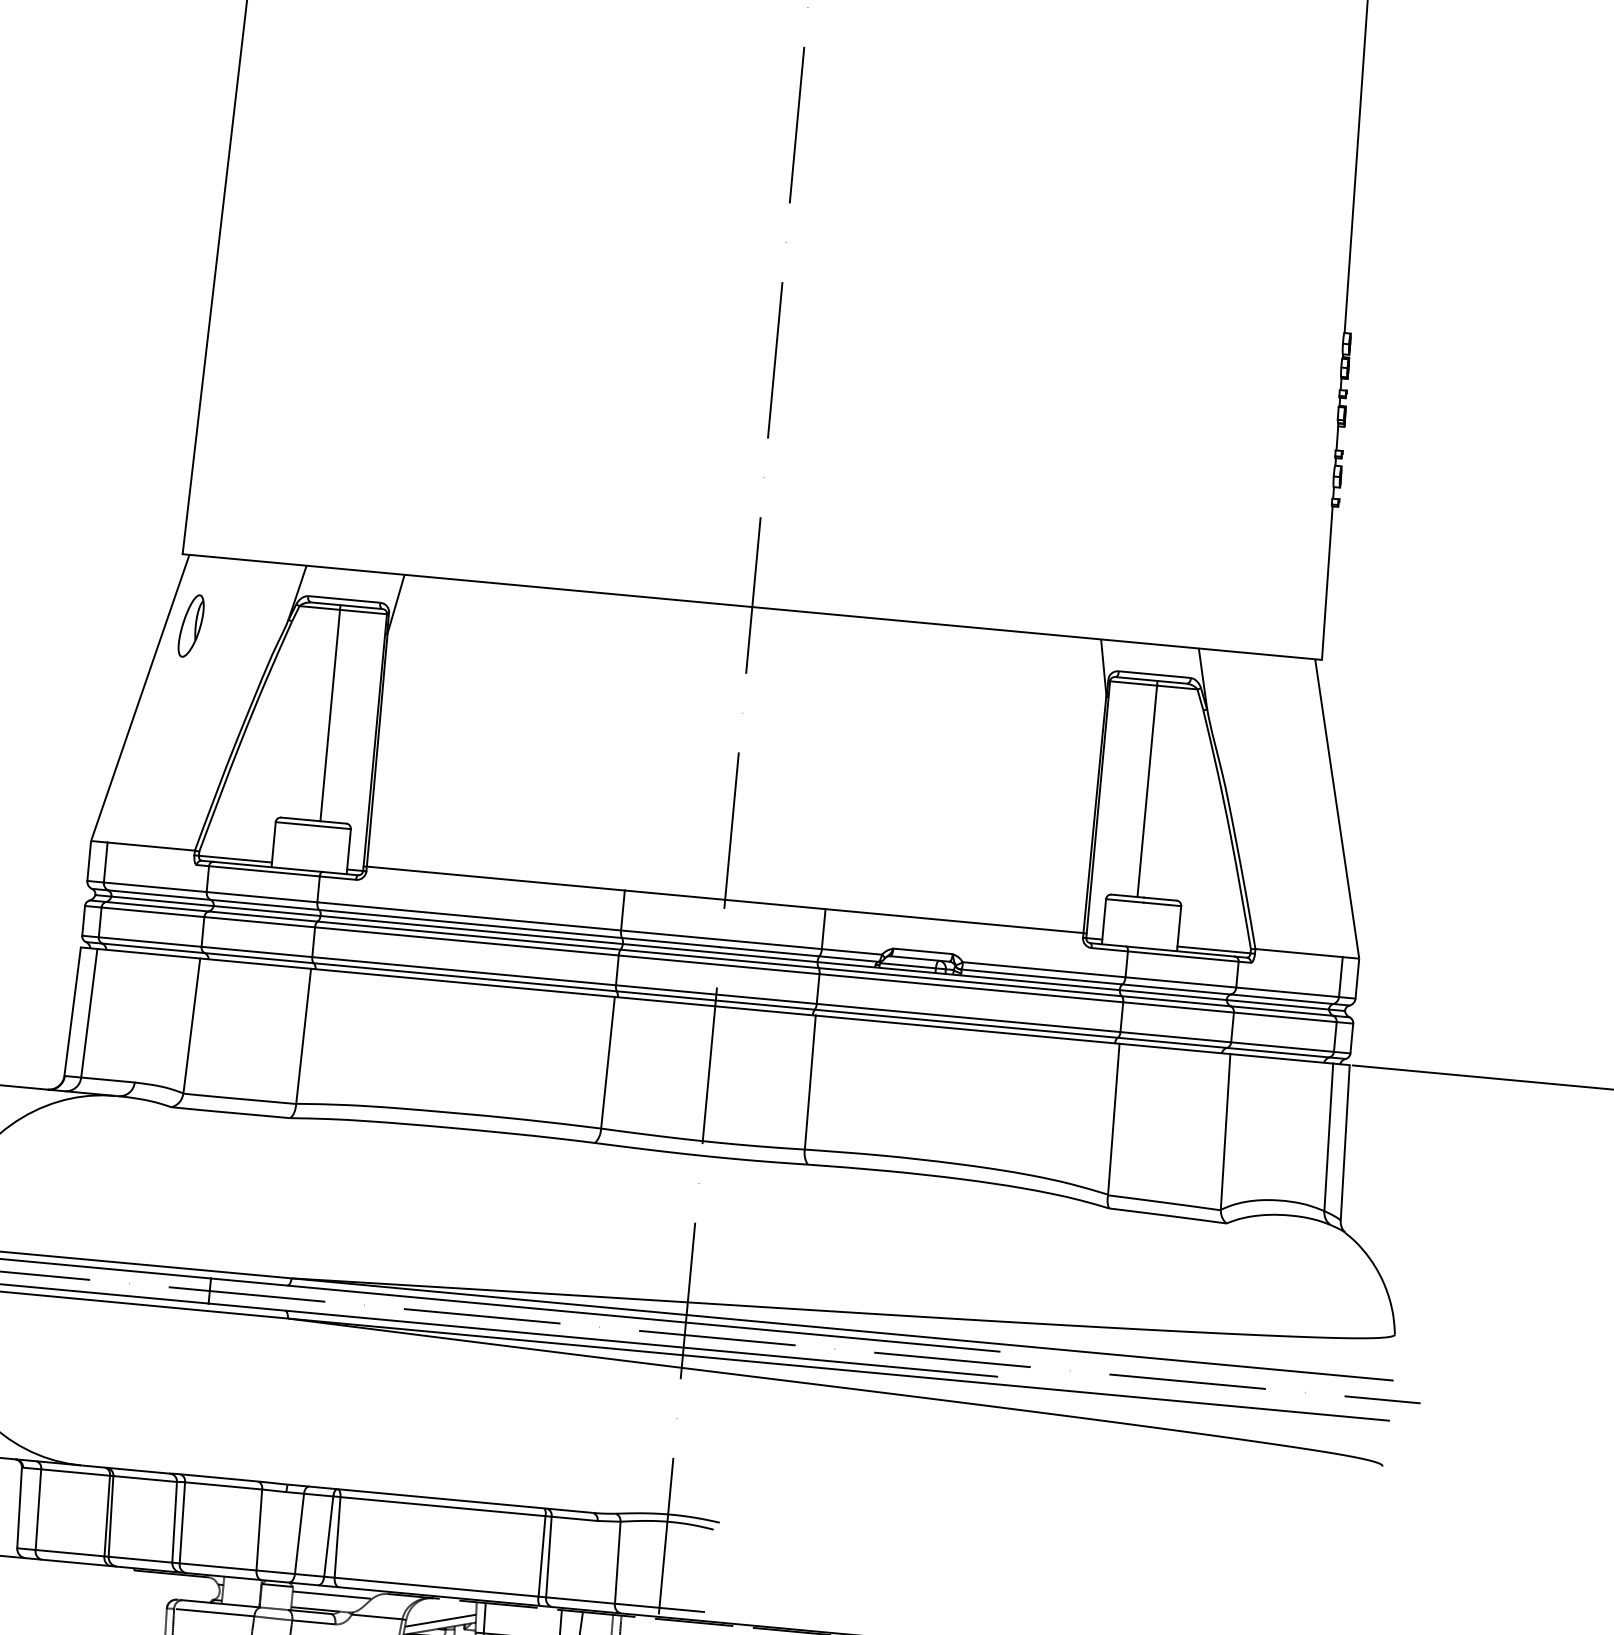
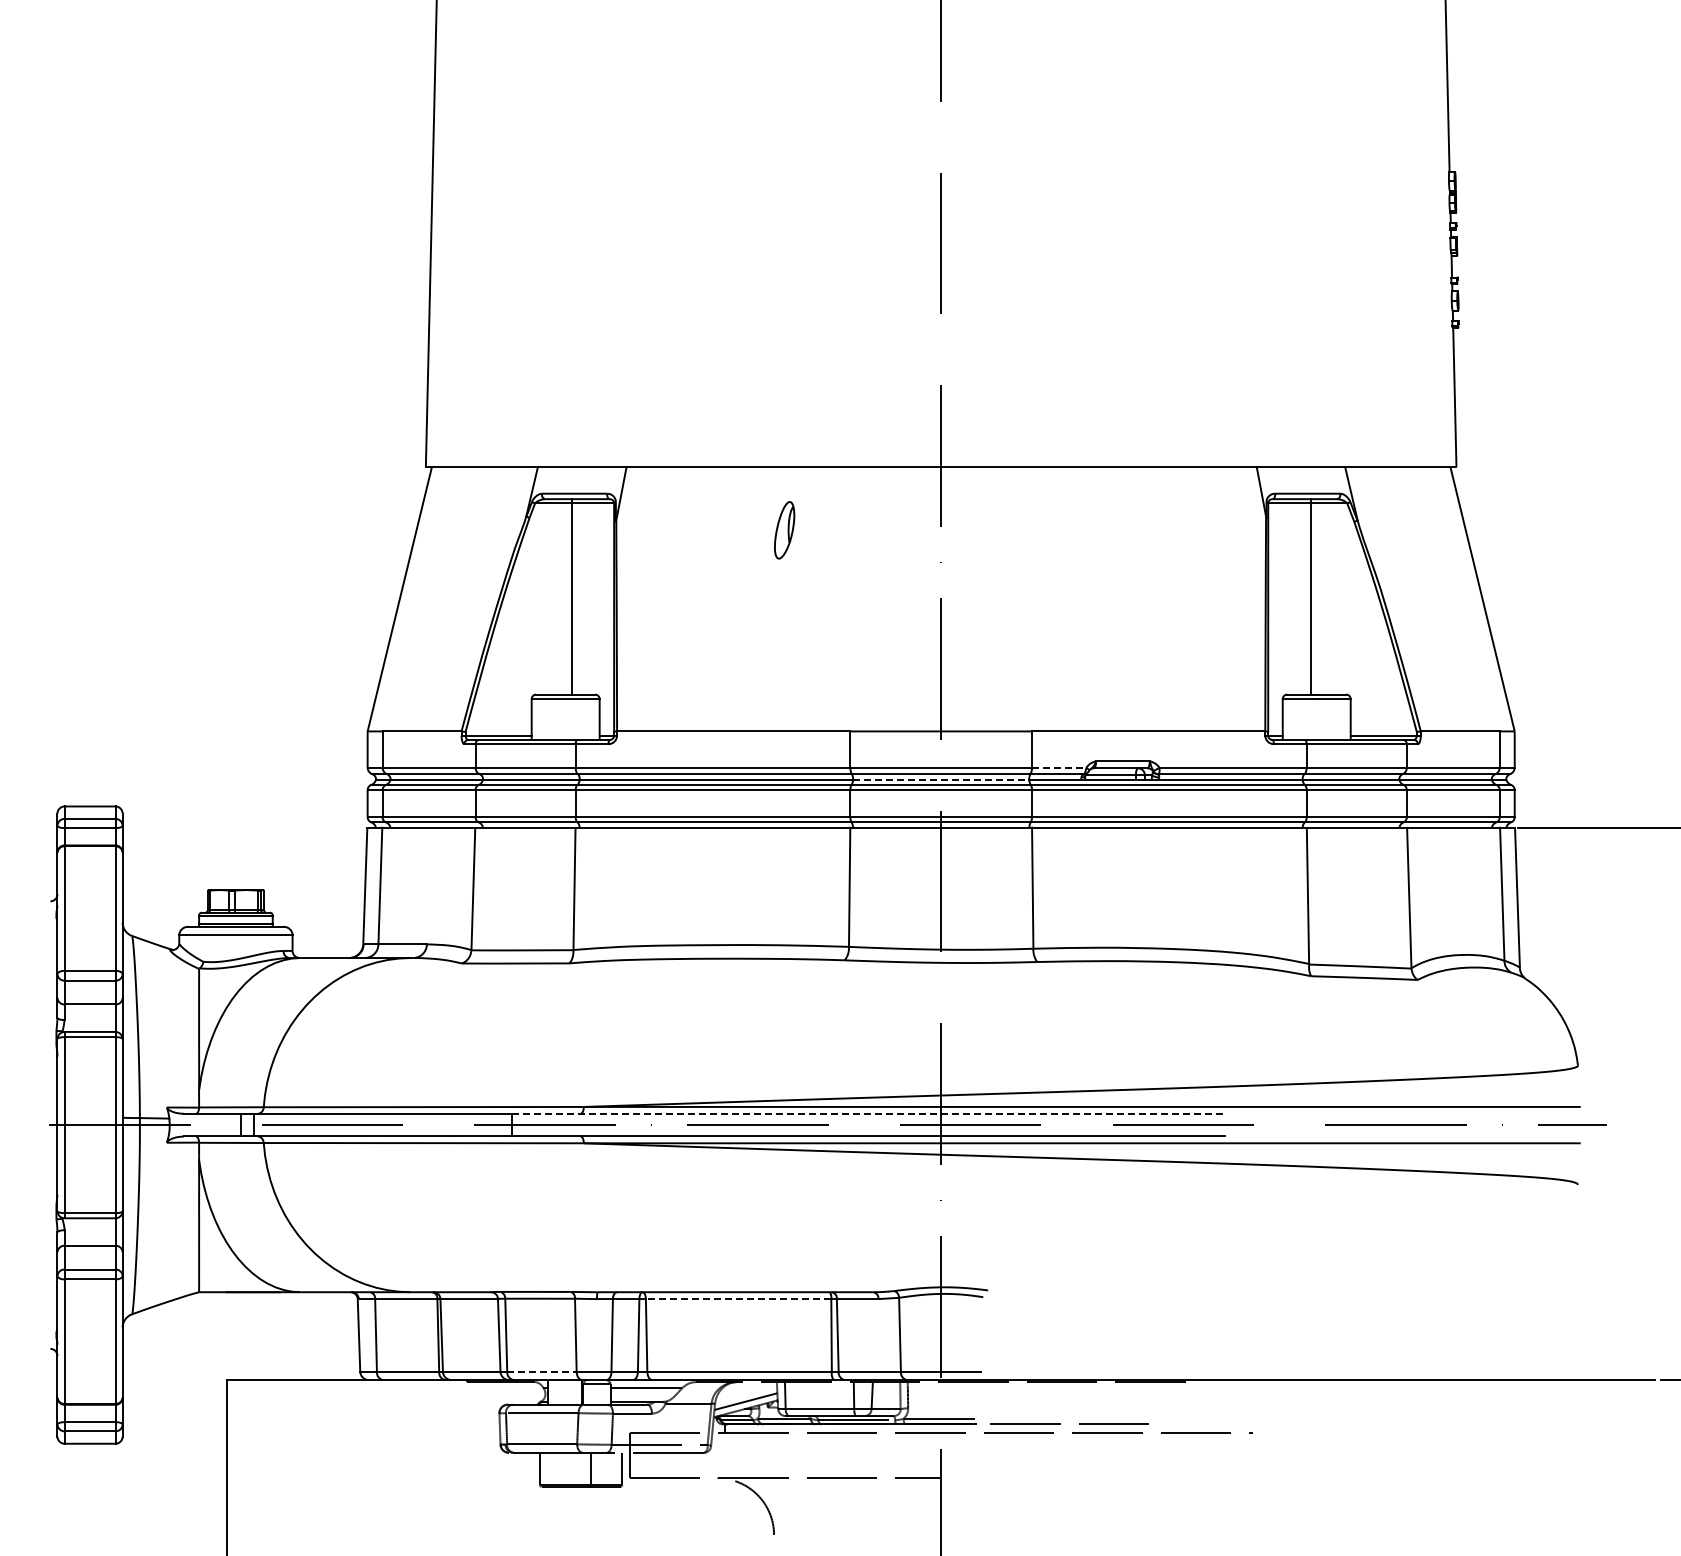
part: (191, 626) -> (784, 530), moved
line: (852, 951) -> (1059, 767), solid -> dashed
line: (720, 953) -> (941, 779), solid -> dashed
line: (605, 1314) -> (868, 1113), solid -> dashed
line: (442, 1507) -> (738, 1299), solid -> dashed
line: (217, 1566) -> (541, 1371), solid -> dashed

